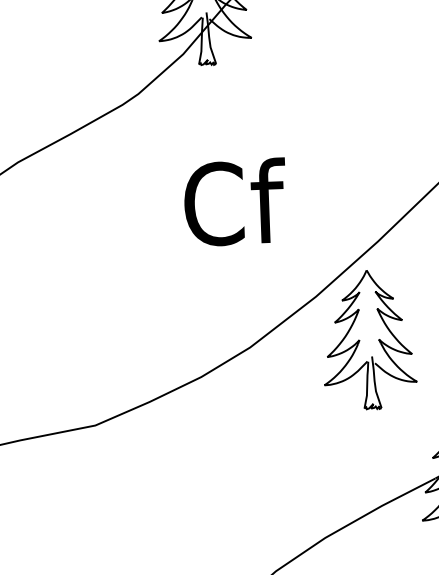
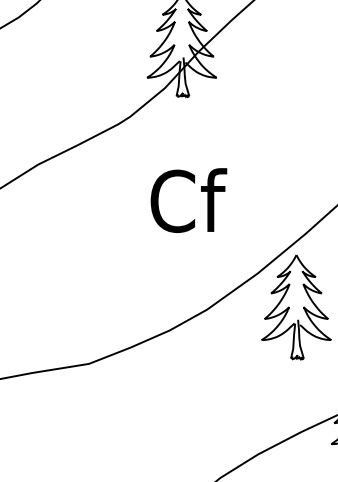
text: (234, 202) -> (188, 200), moved

